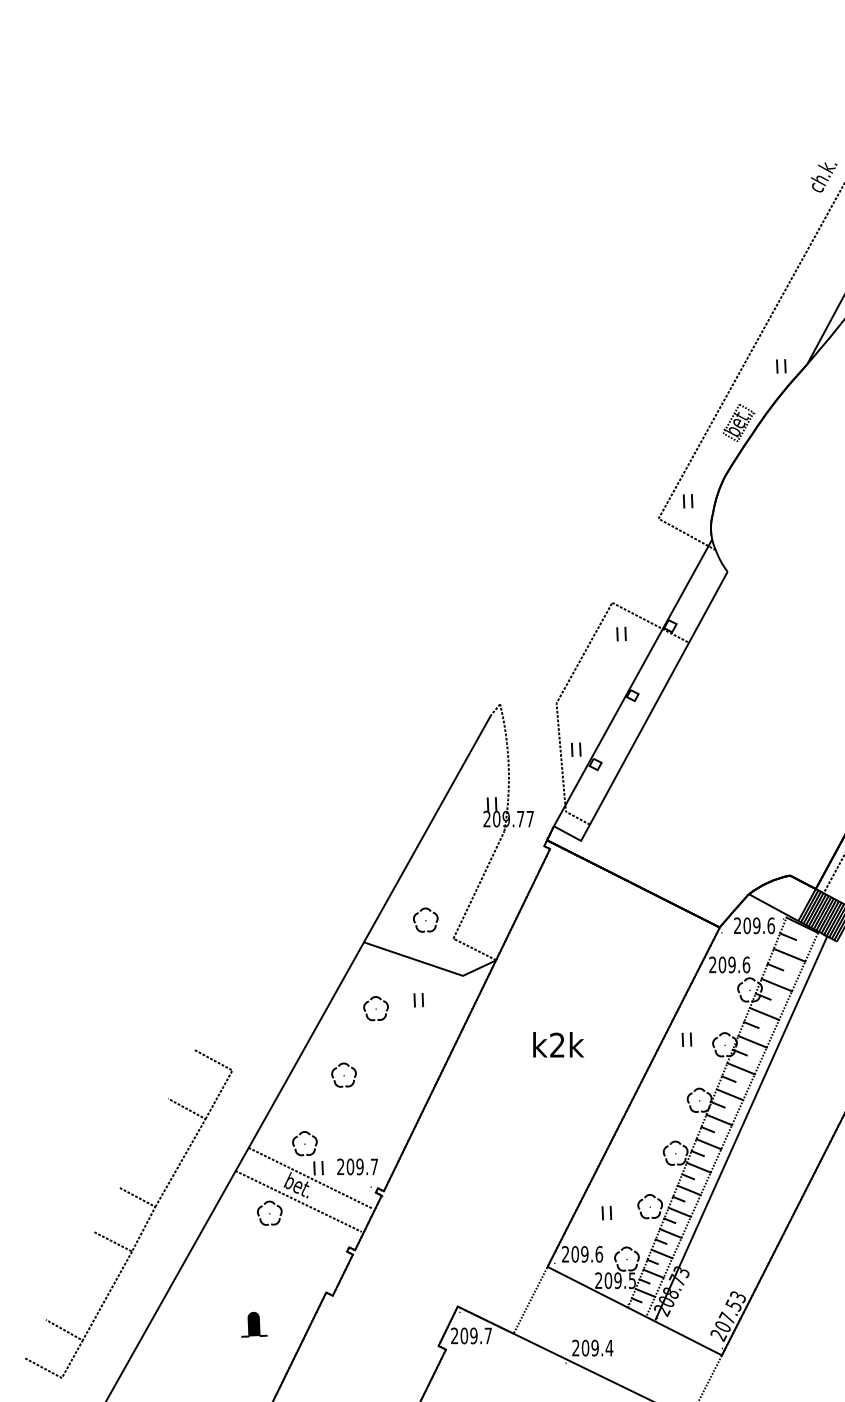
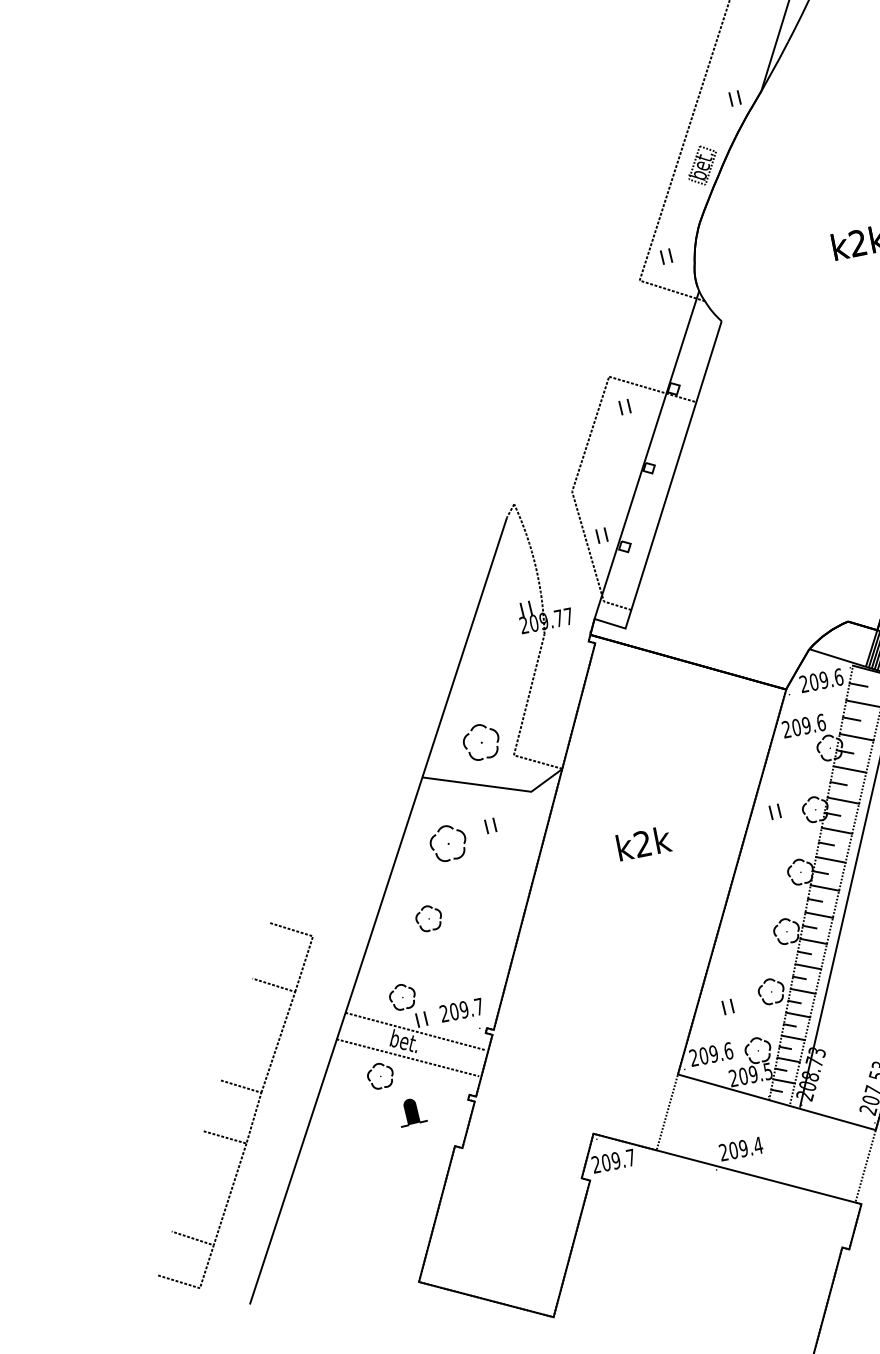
part: (425, 919) -> (481, 741), size x1.4
part: (375, 1008) -> (447, 843), size x1.4
part: (254, 1324) -> (412, 1111), moved

